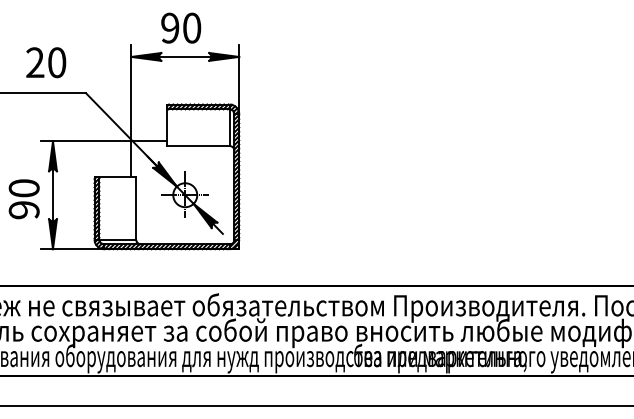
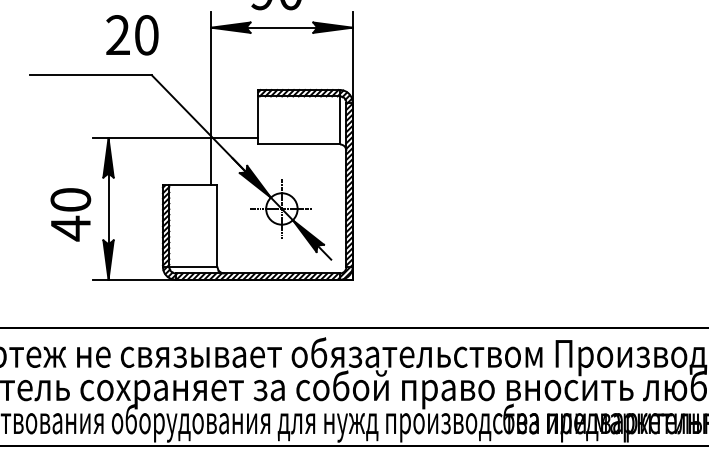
text: (46, 62) -> (132, 34), moved
text: (23, 210) -> (69, 228), 90 -> 40

